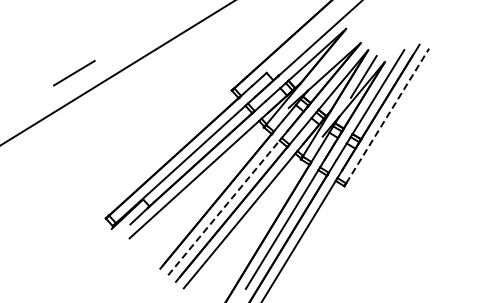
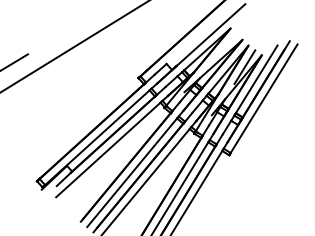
line: (387, 115) -> (263, 98), dashed -> solid
line: (224, 207) -> (132, 172), dashed -> solid

